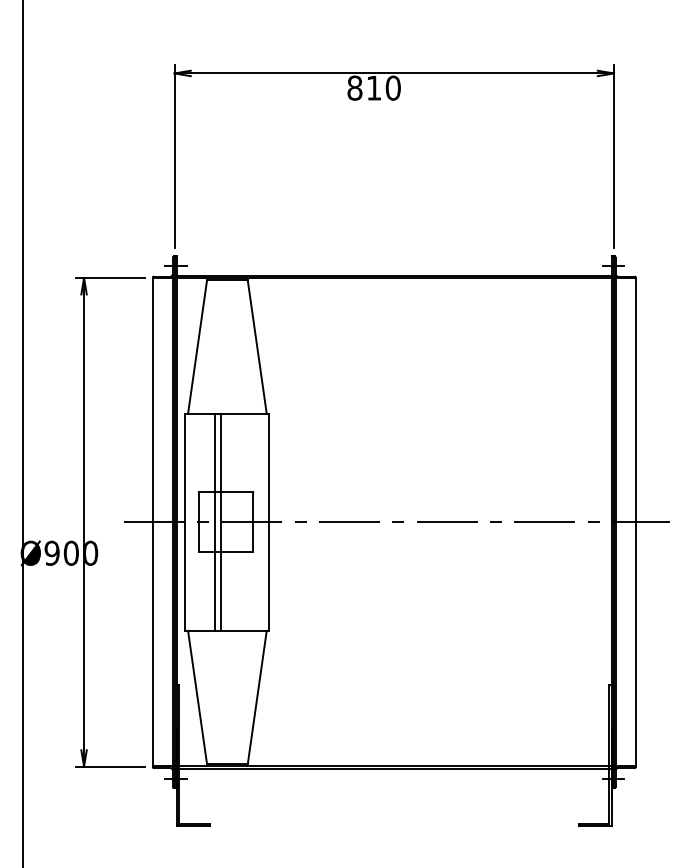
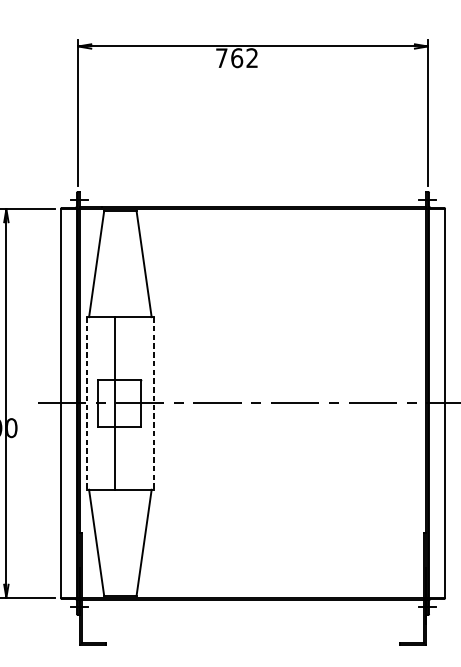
text: (373, 87) -> (236, 57), 810 -> 762
line: (215, 521) -> (110, 402), removed
line: (185, 522) -> (87, 403), solid -> dashed
line: (269, 522) -> (153, 403), solid -> dashed

